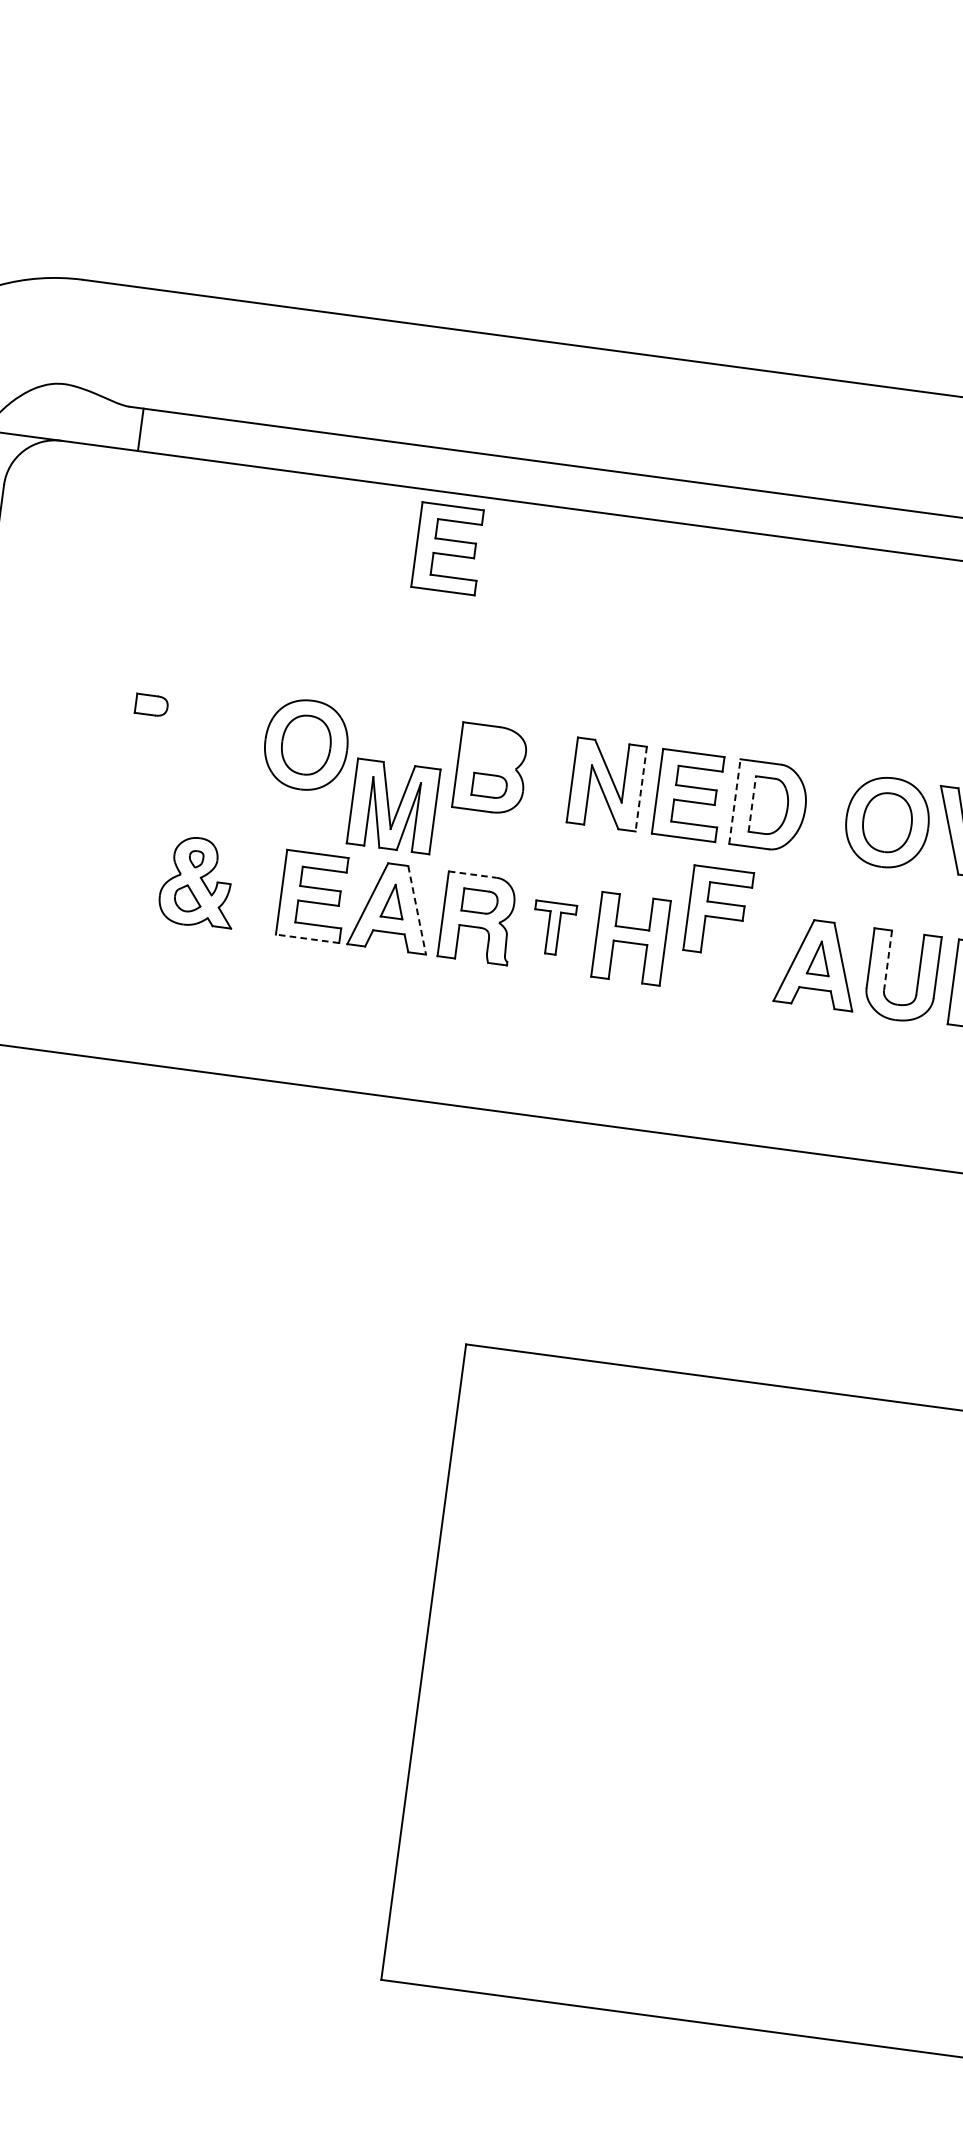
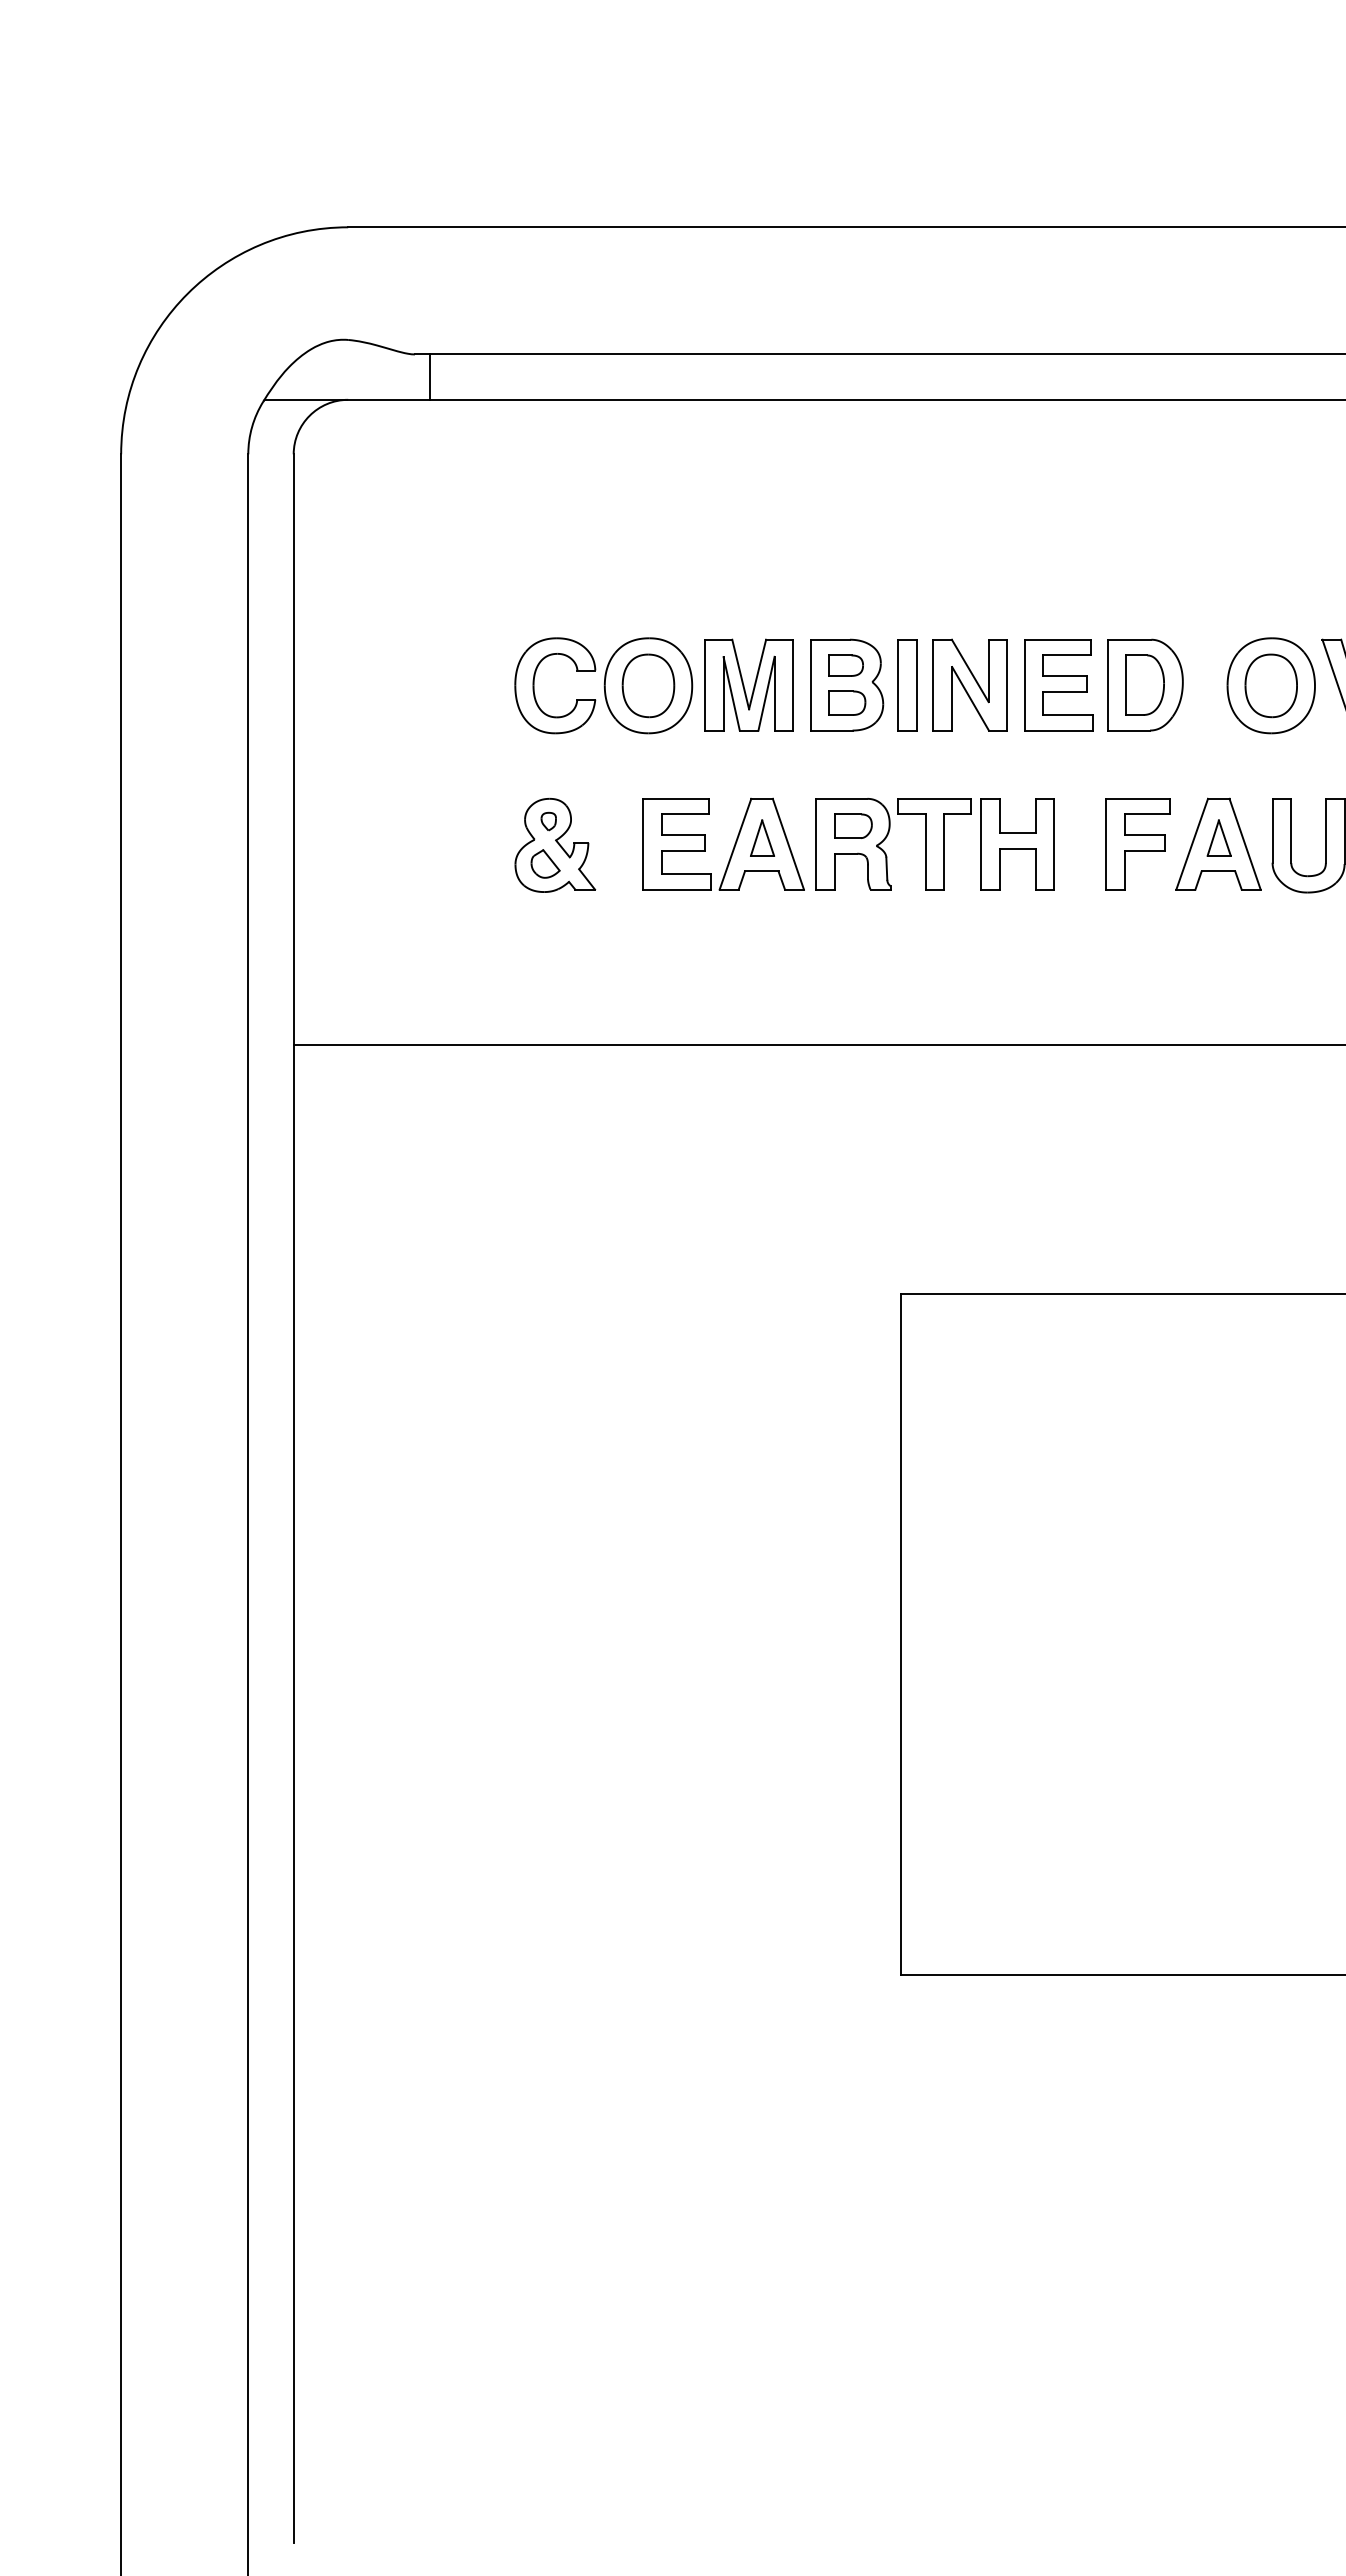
part: (448, 549) -> (770, 459), removed
part: (151, 705) -> (845, 665), moved
part: (199, 730) -> (534, 685), added
part: (548, 777) -> (907, 685), added
line: (641, 789) -> (1007, 685), dashed -> solid
line: (734, 800) -> (1107, 684), dashed -> solid
line: (752, 804) -> (1126, 685), dashed -> solid
part: (393, 805) -> (748, 684), moved
line: (472, 874) -> (841, 798), dashed -> solid
line: (417, 910) -> (788, 844), dashed -> solid
part: (718, 911) -> (1137, 844), moved
part: (553, 928) -> (934, 844), size x1.67
line: (308, 938) -> (677, 889), dashed -> solid
line: (888, 961) -> (1291, 831), dashed -> solid

